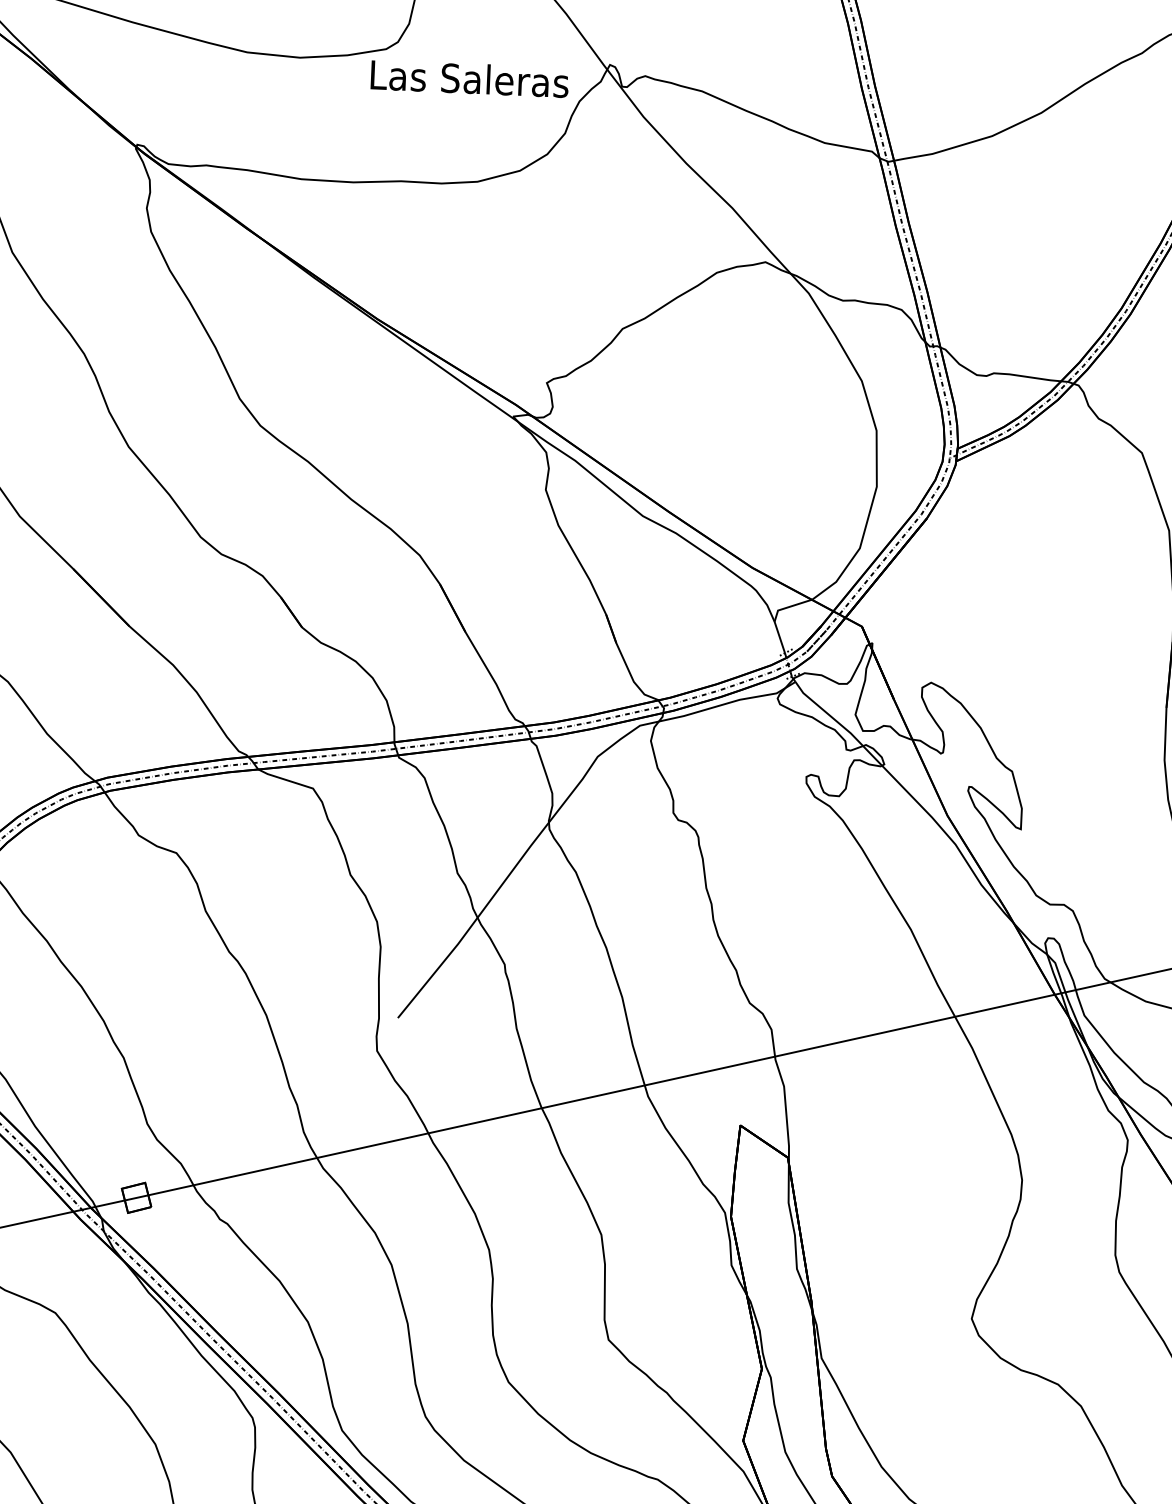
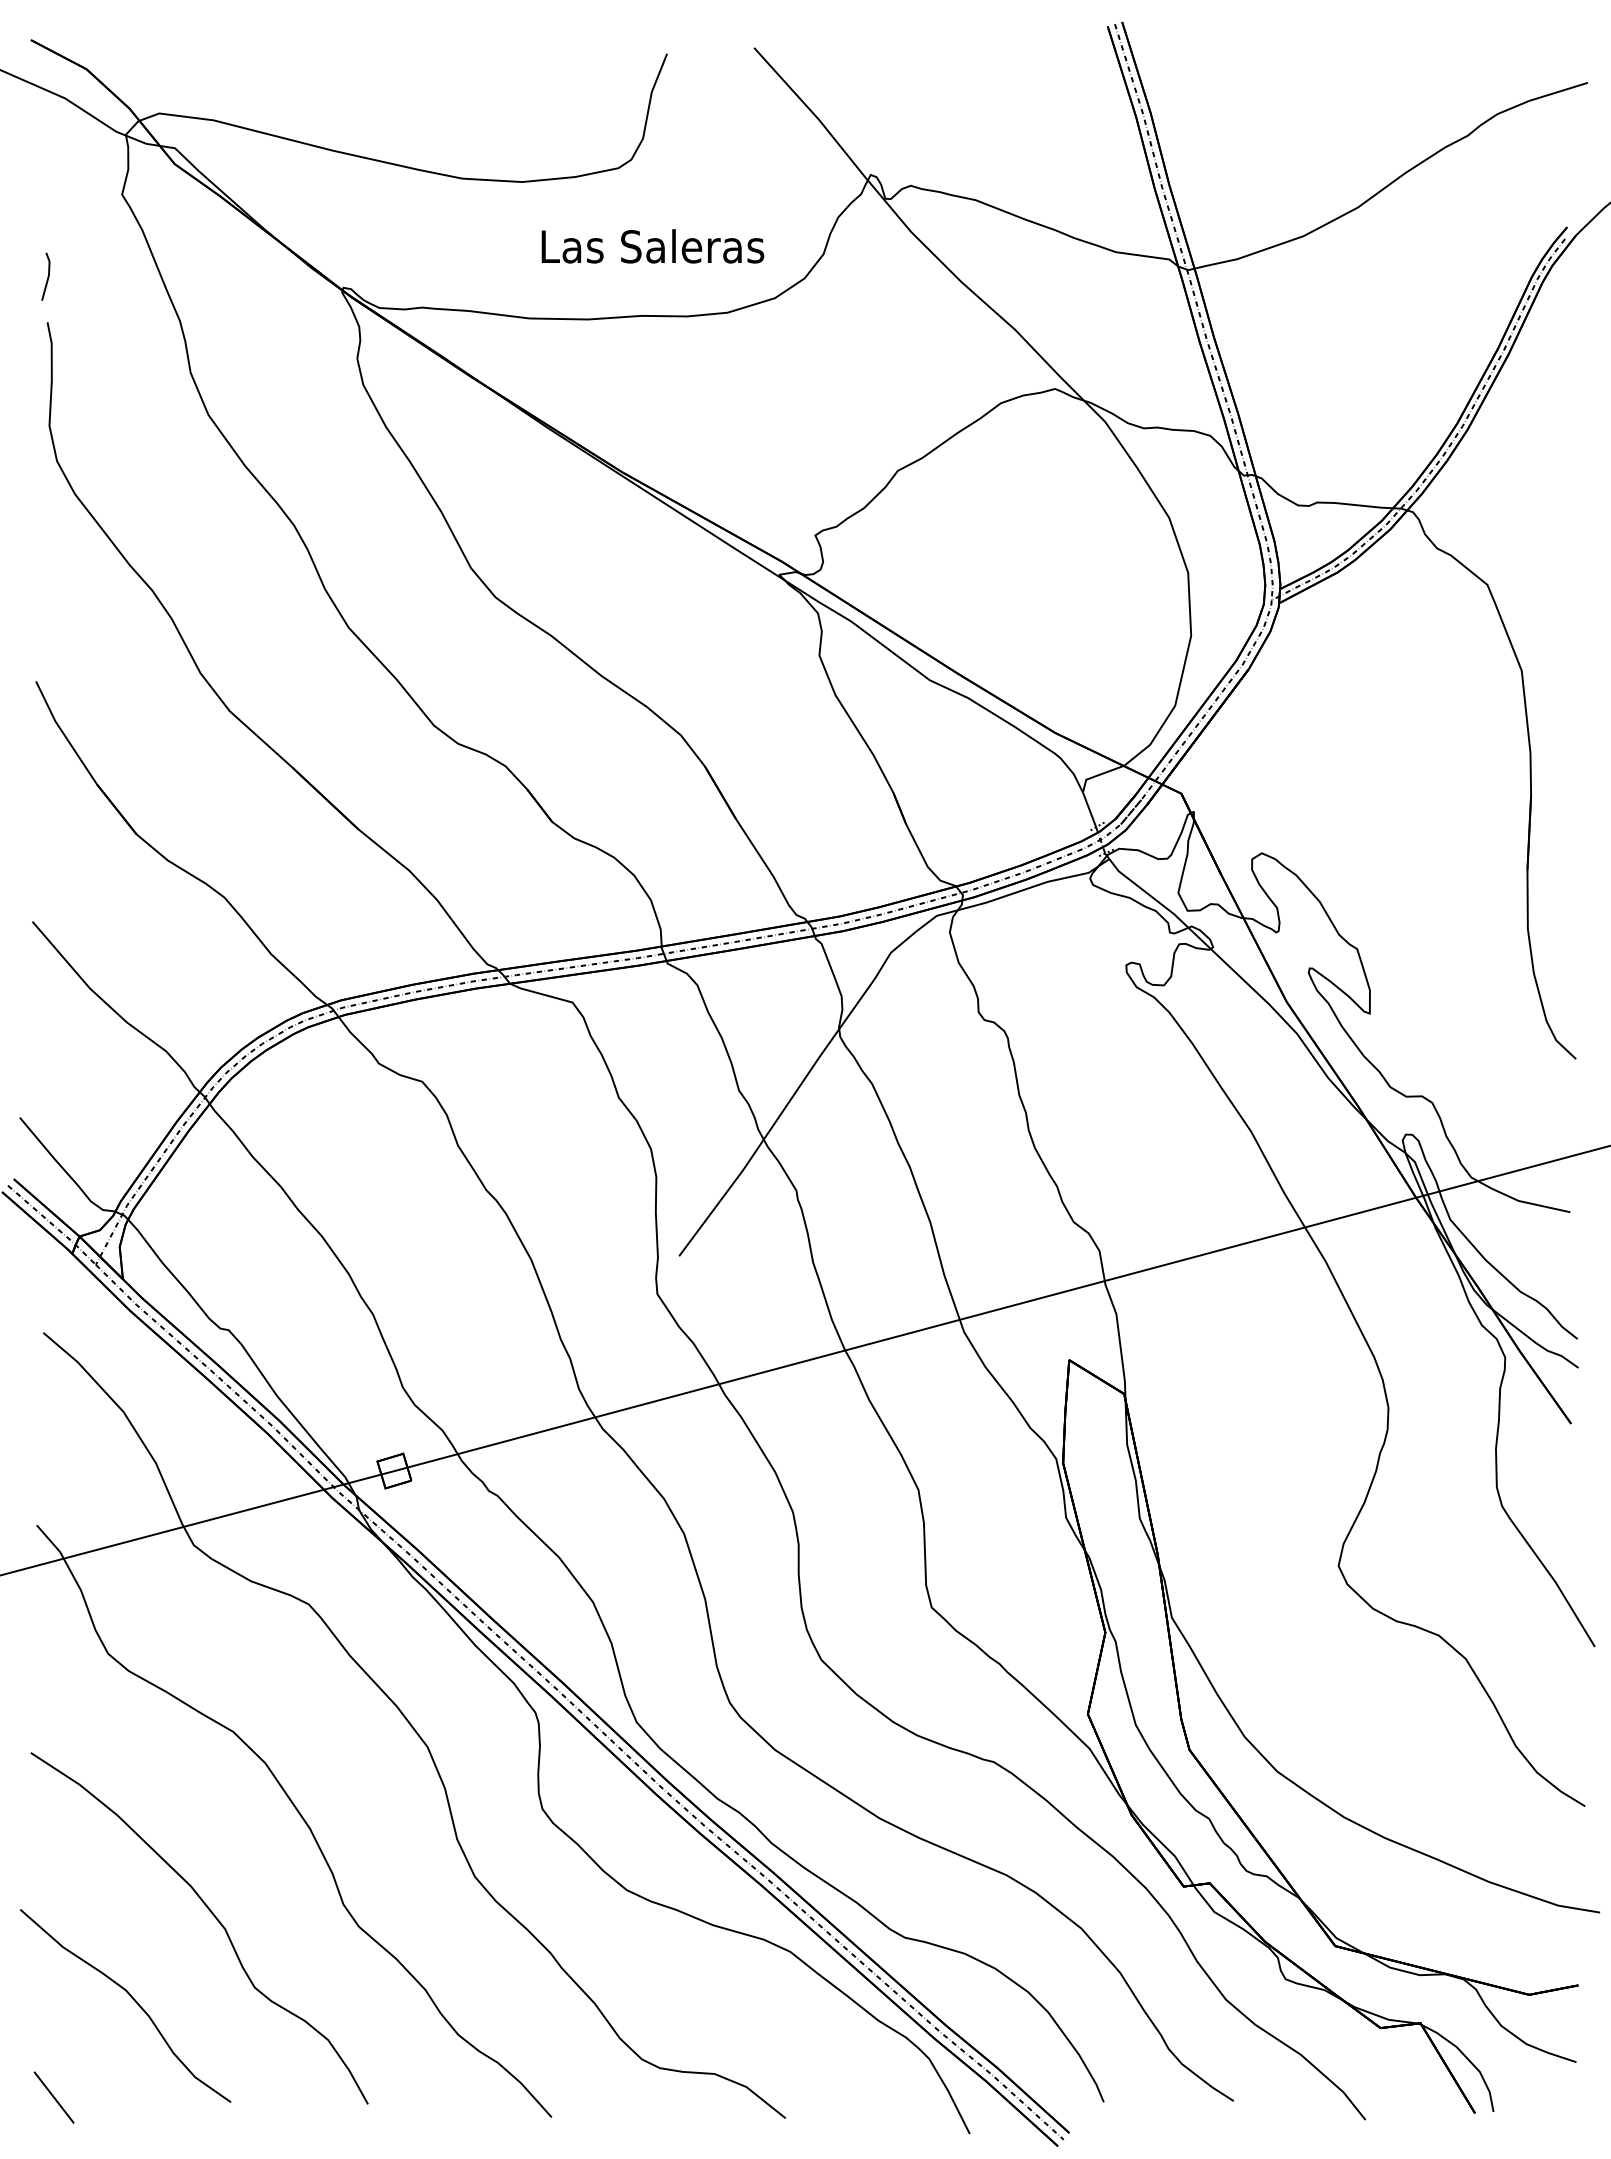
text: (469, 78) -> (652, 246), moved

